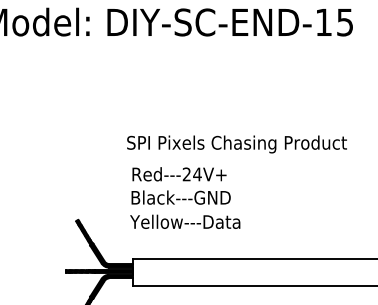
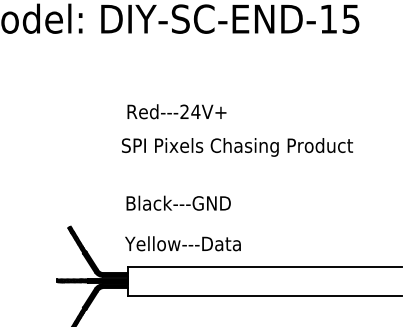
text: (179, 174) -> (176, 111), moved
text: (184, 221) -> (182, 243), moved

